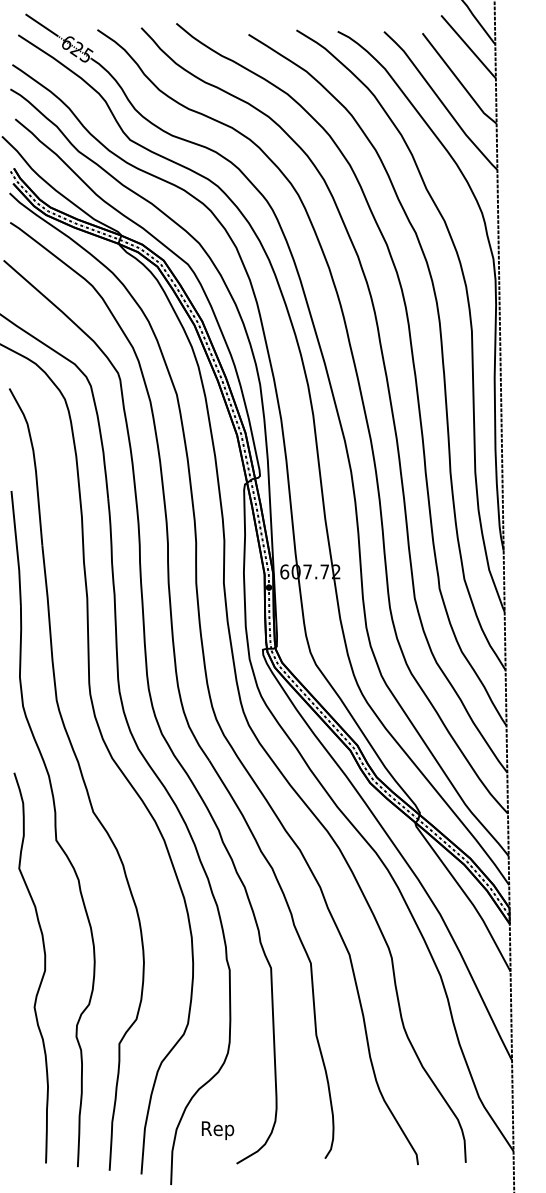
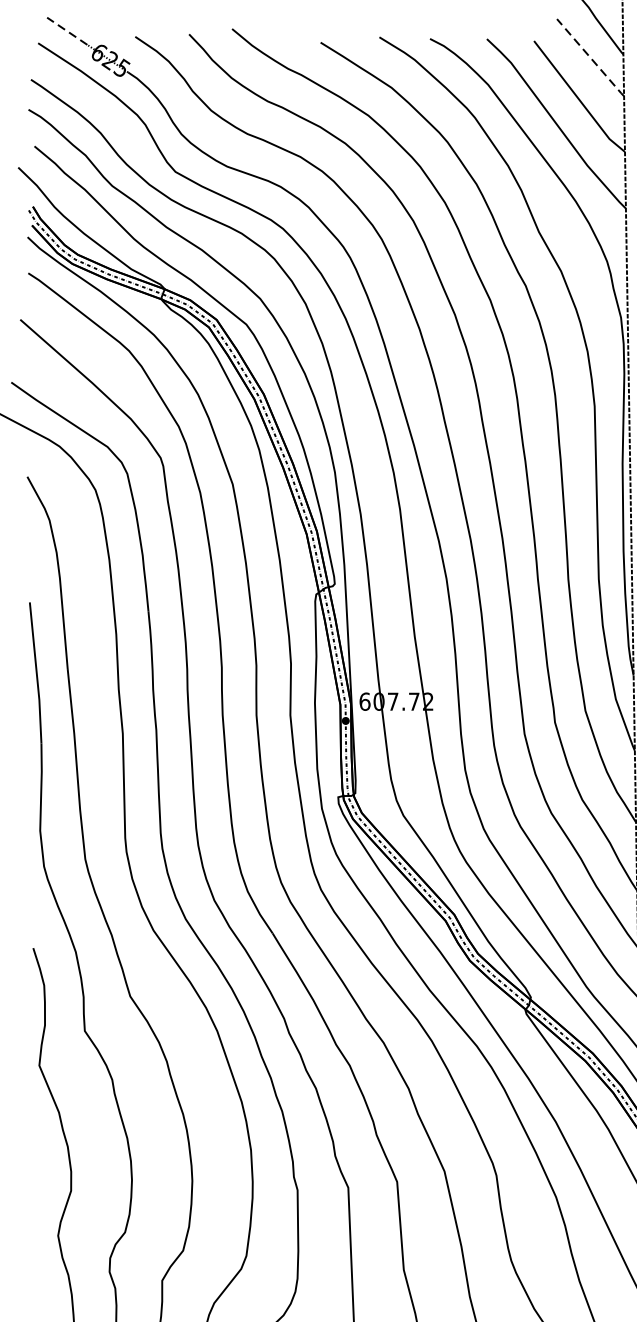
line: (41, 25) -> (66, 31), solid -> dashed
line: (468, 47) -> (590, 58), solid -> dashed

